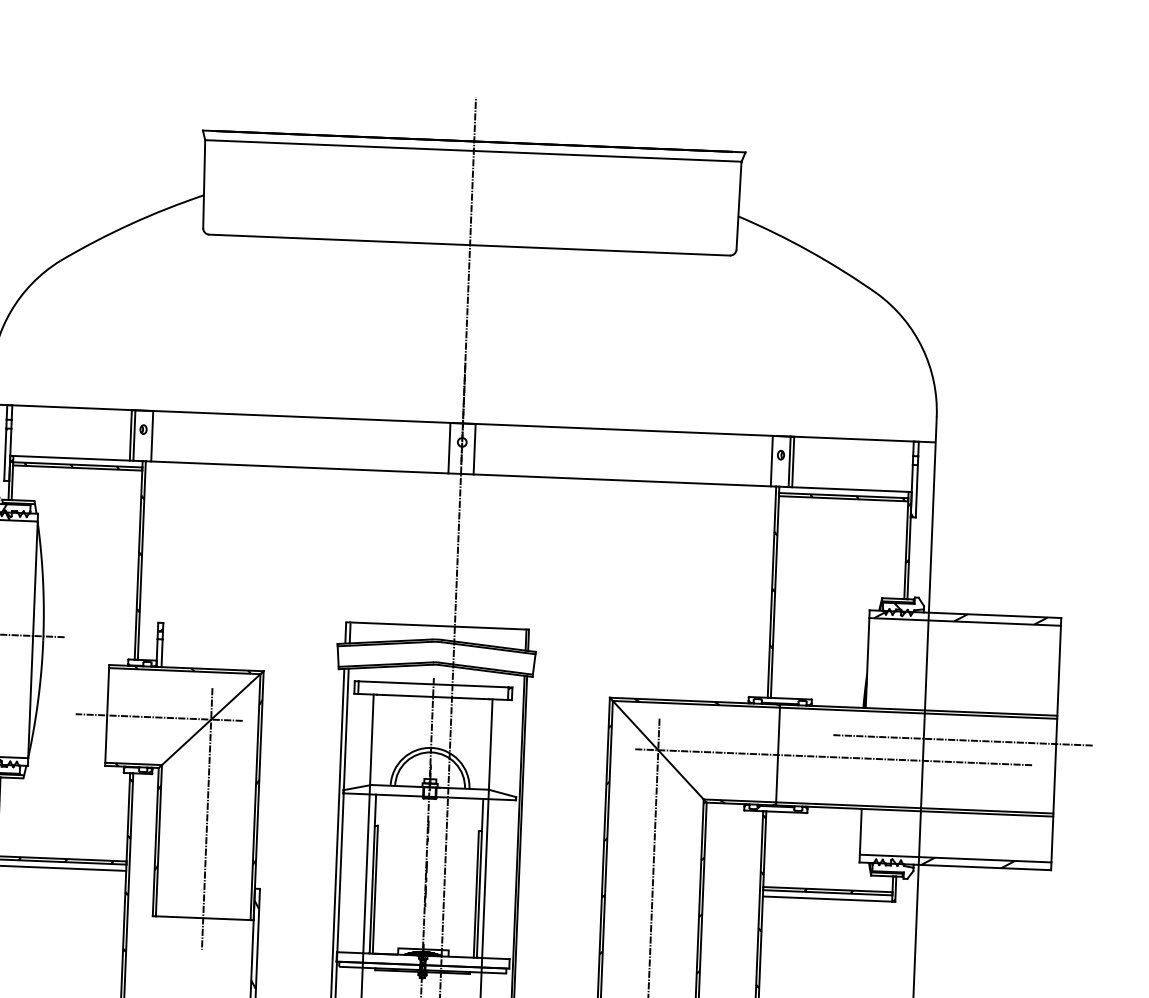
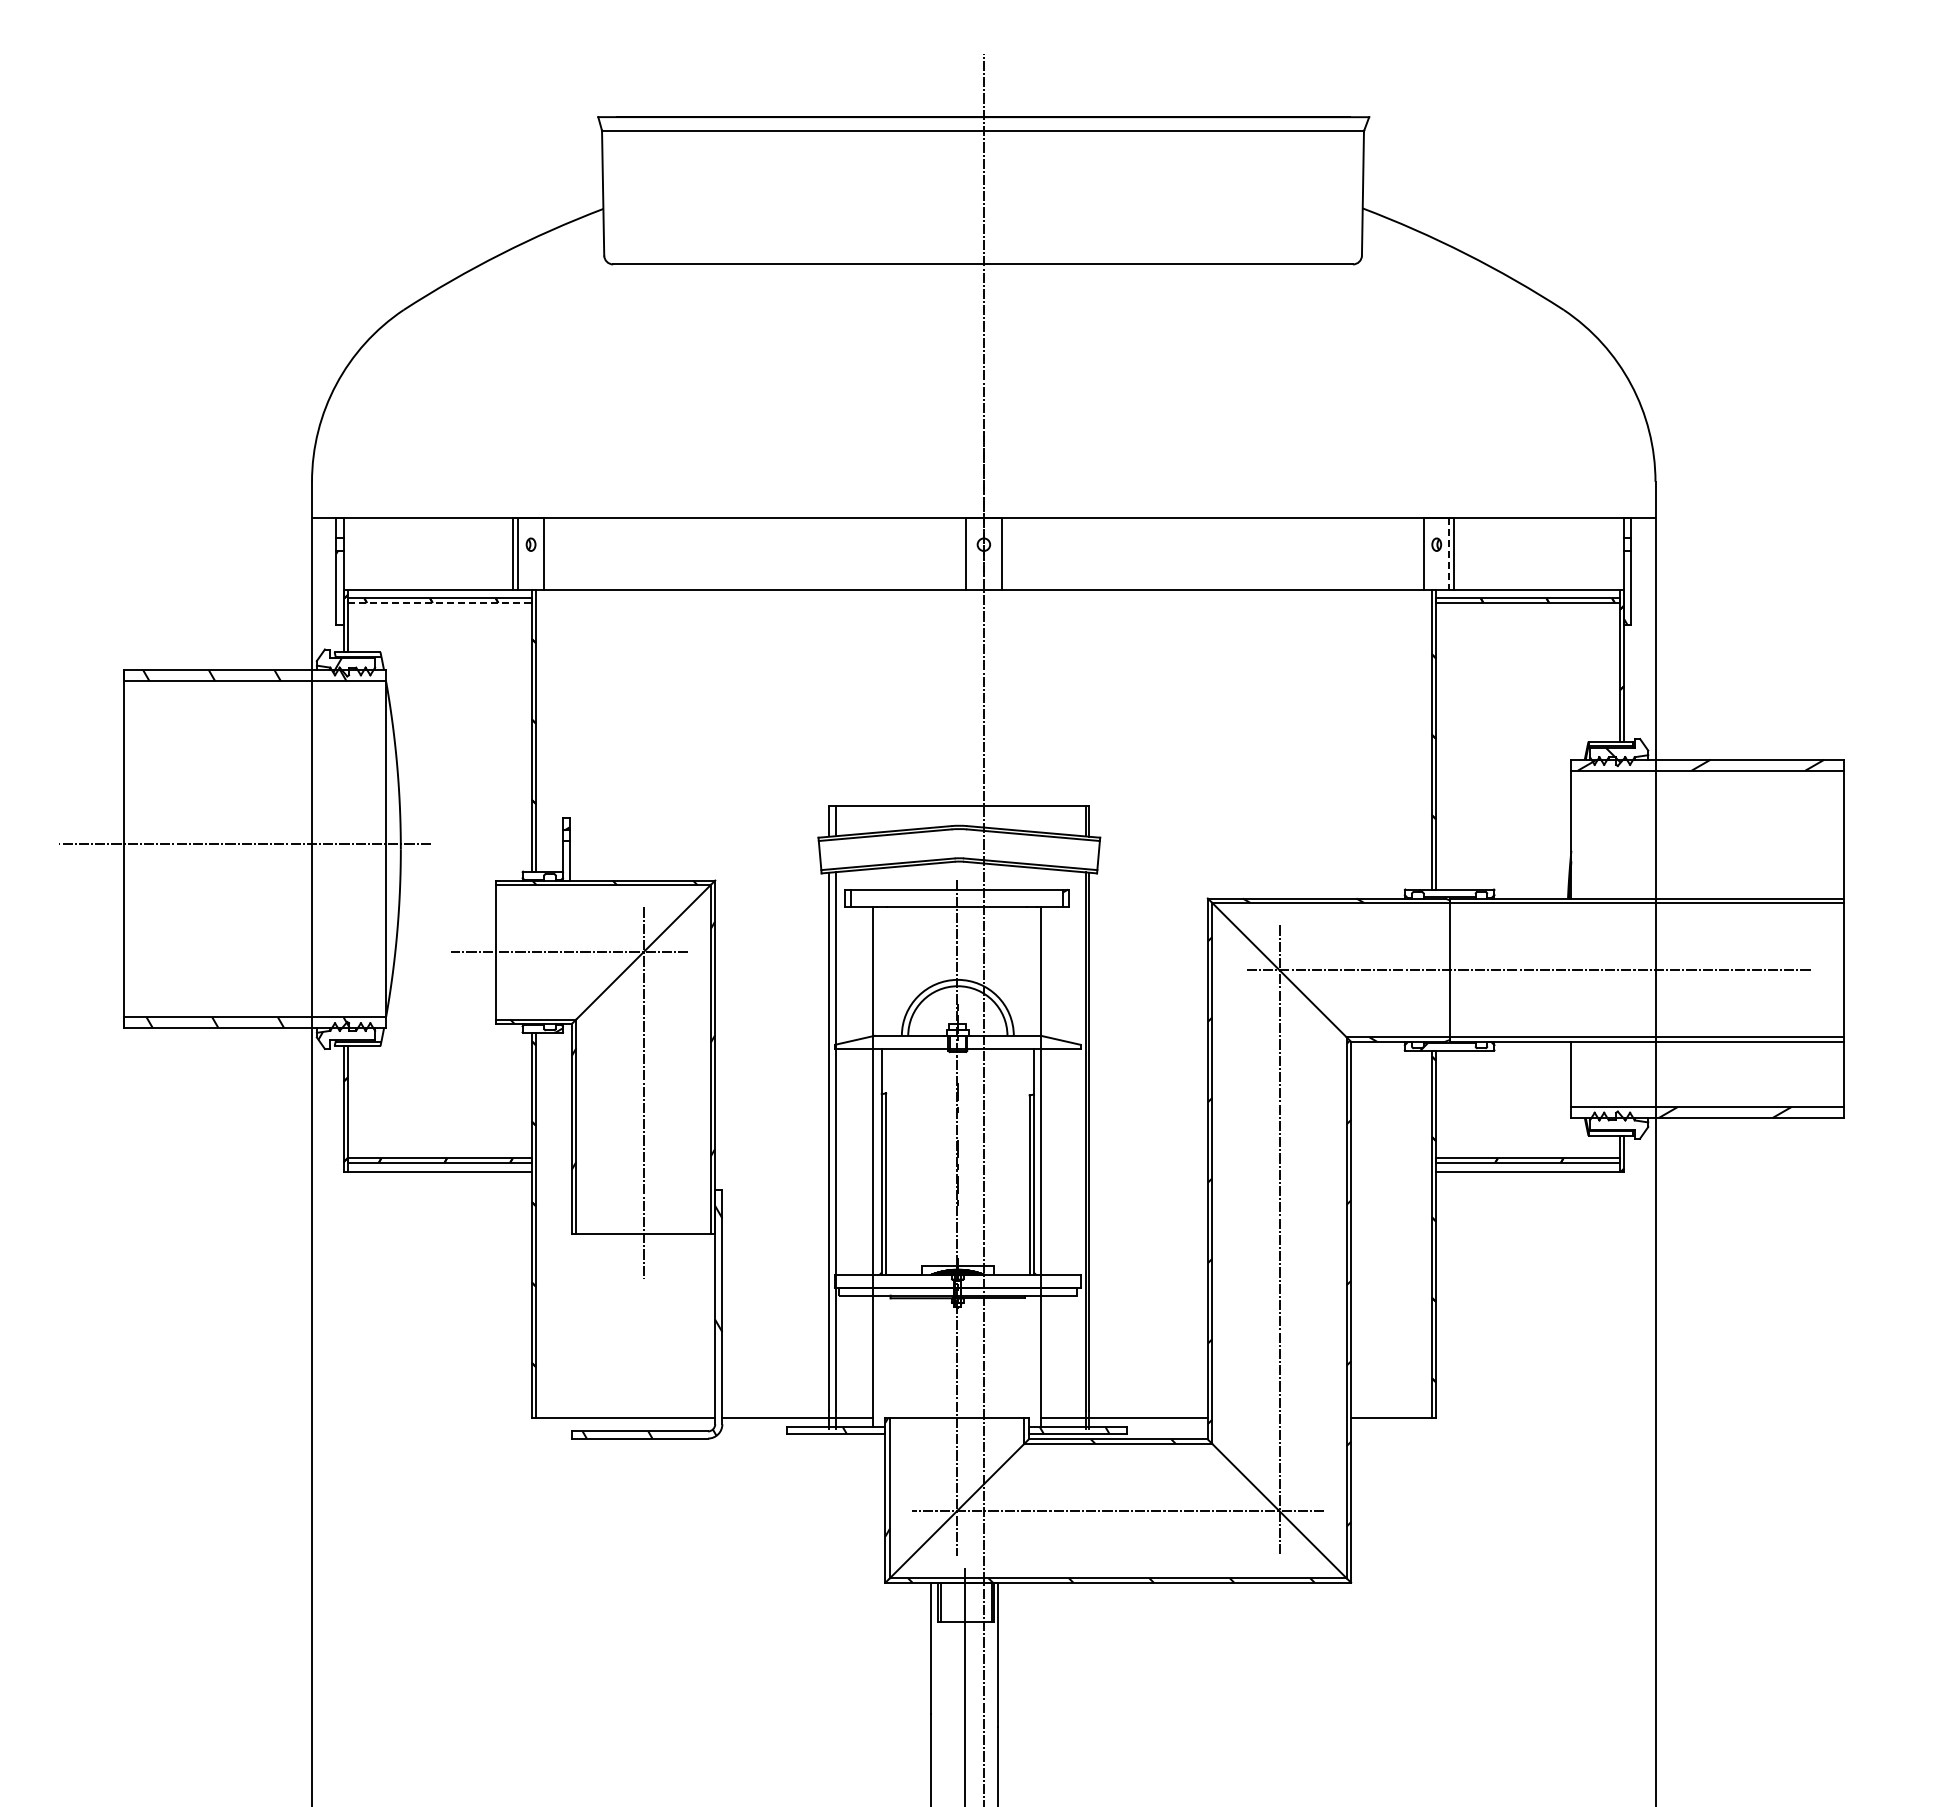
line: (789, 461) -> (1449, 553), solid -> dashed
line: (77, 467) -> (439, 602), solid -> dashed
line: (962, 740) -> (1710, 938), removed

